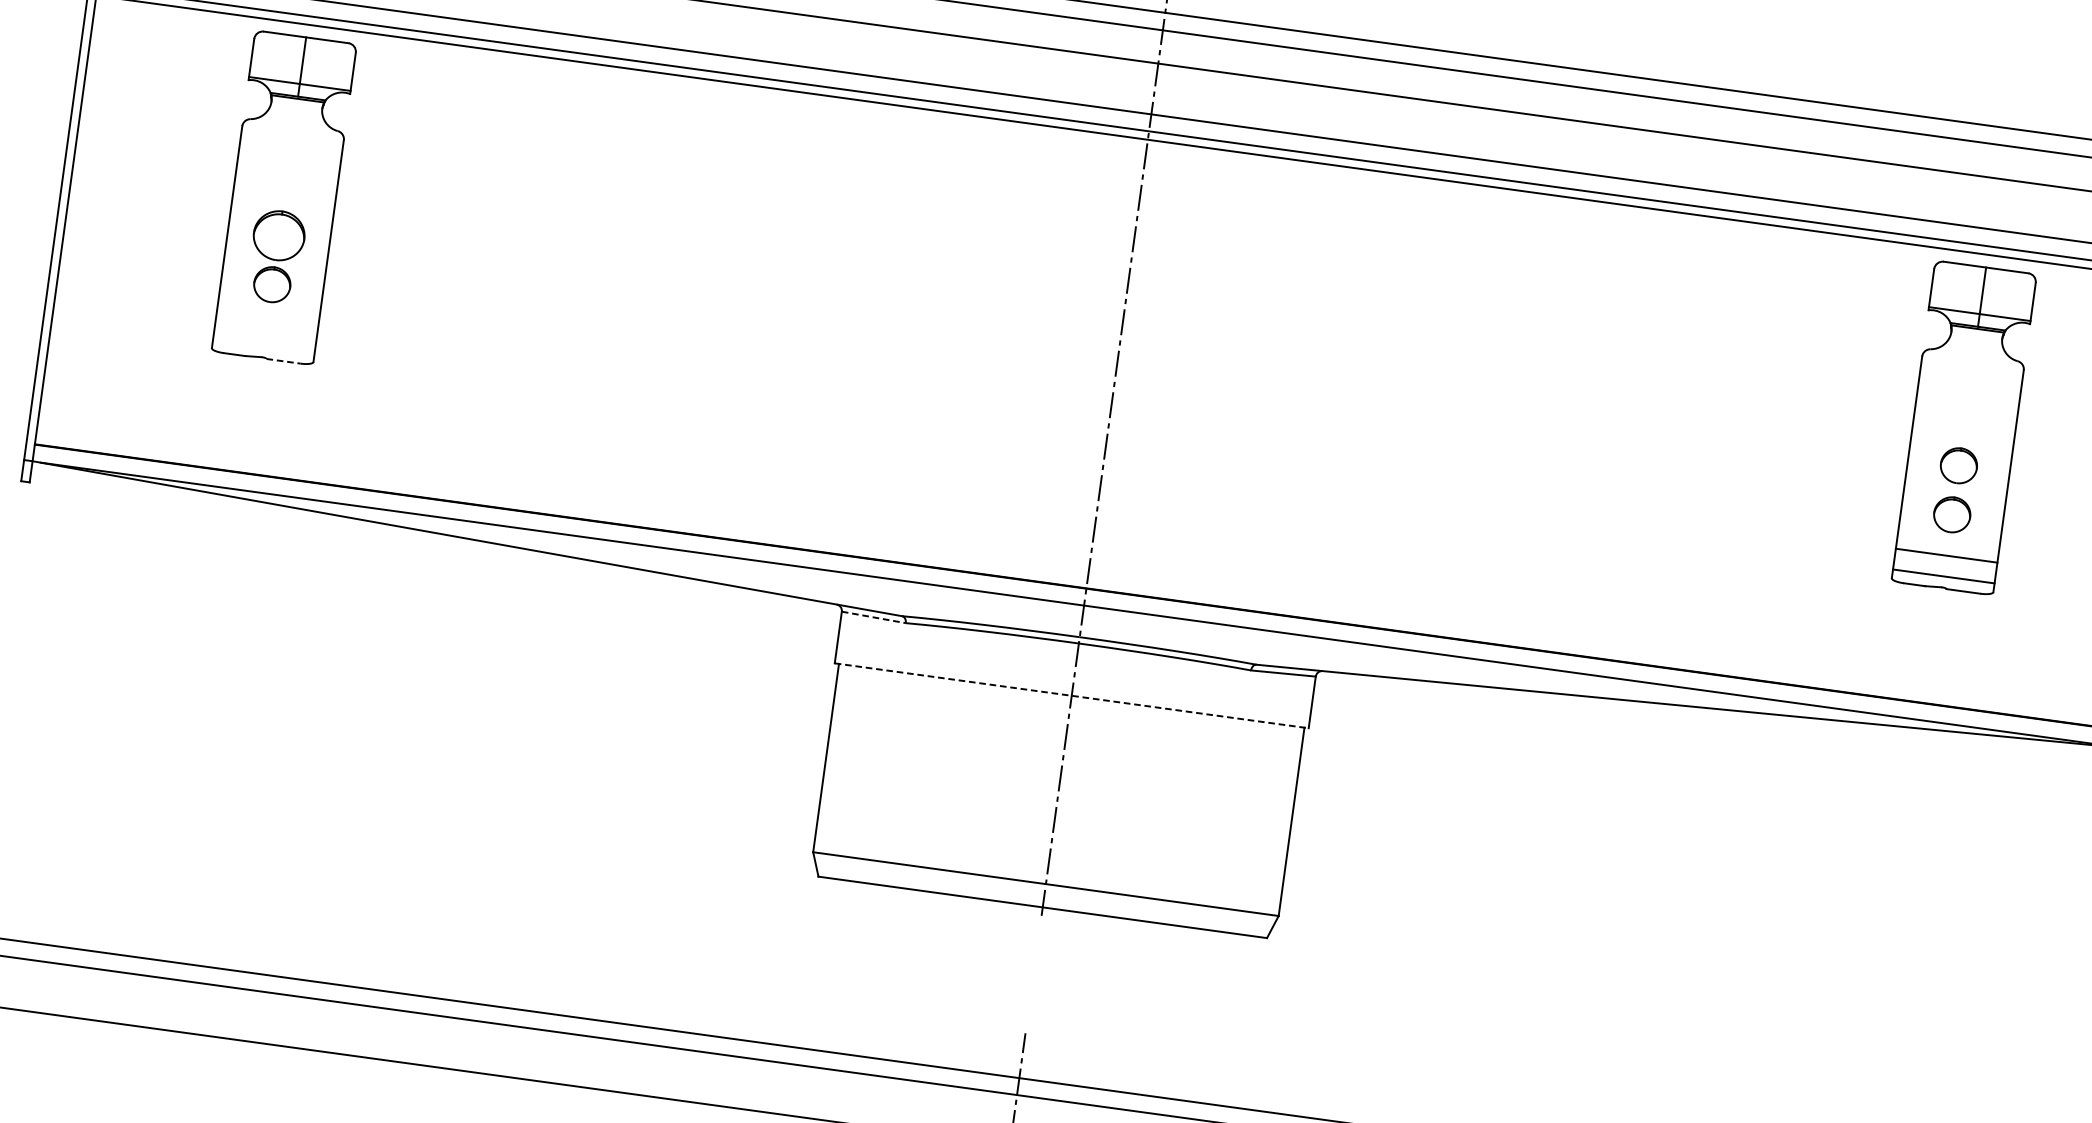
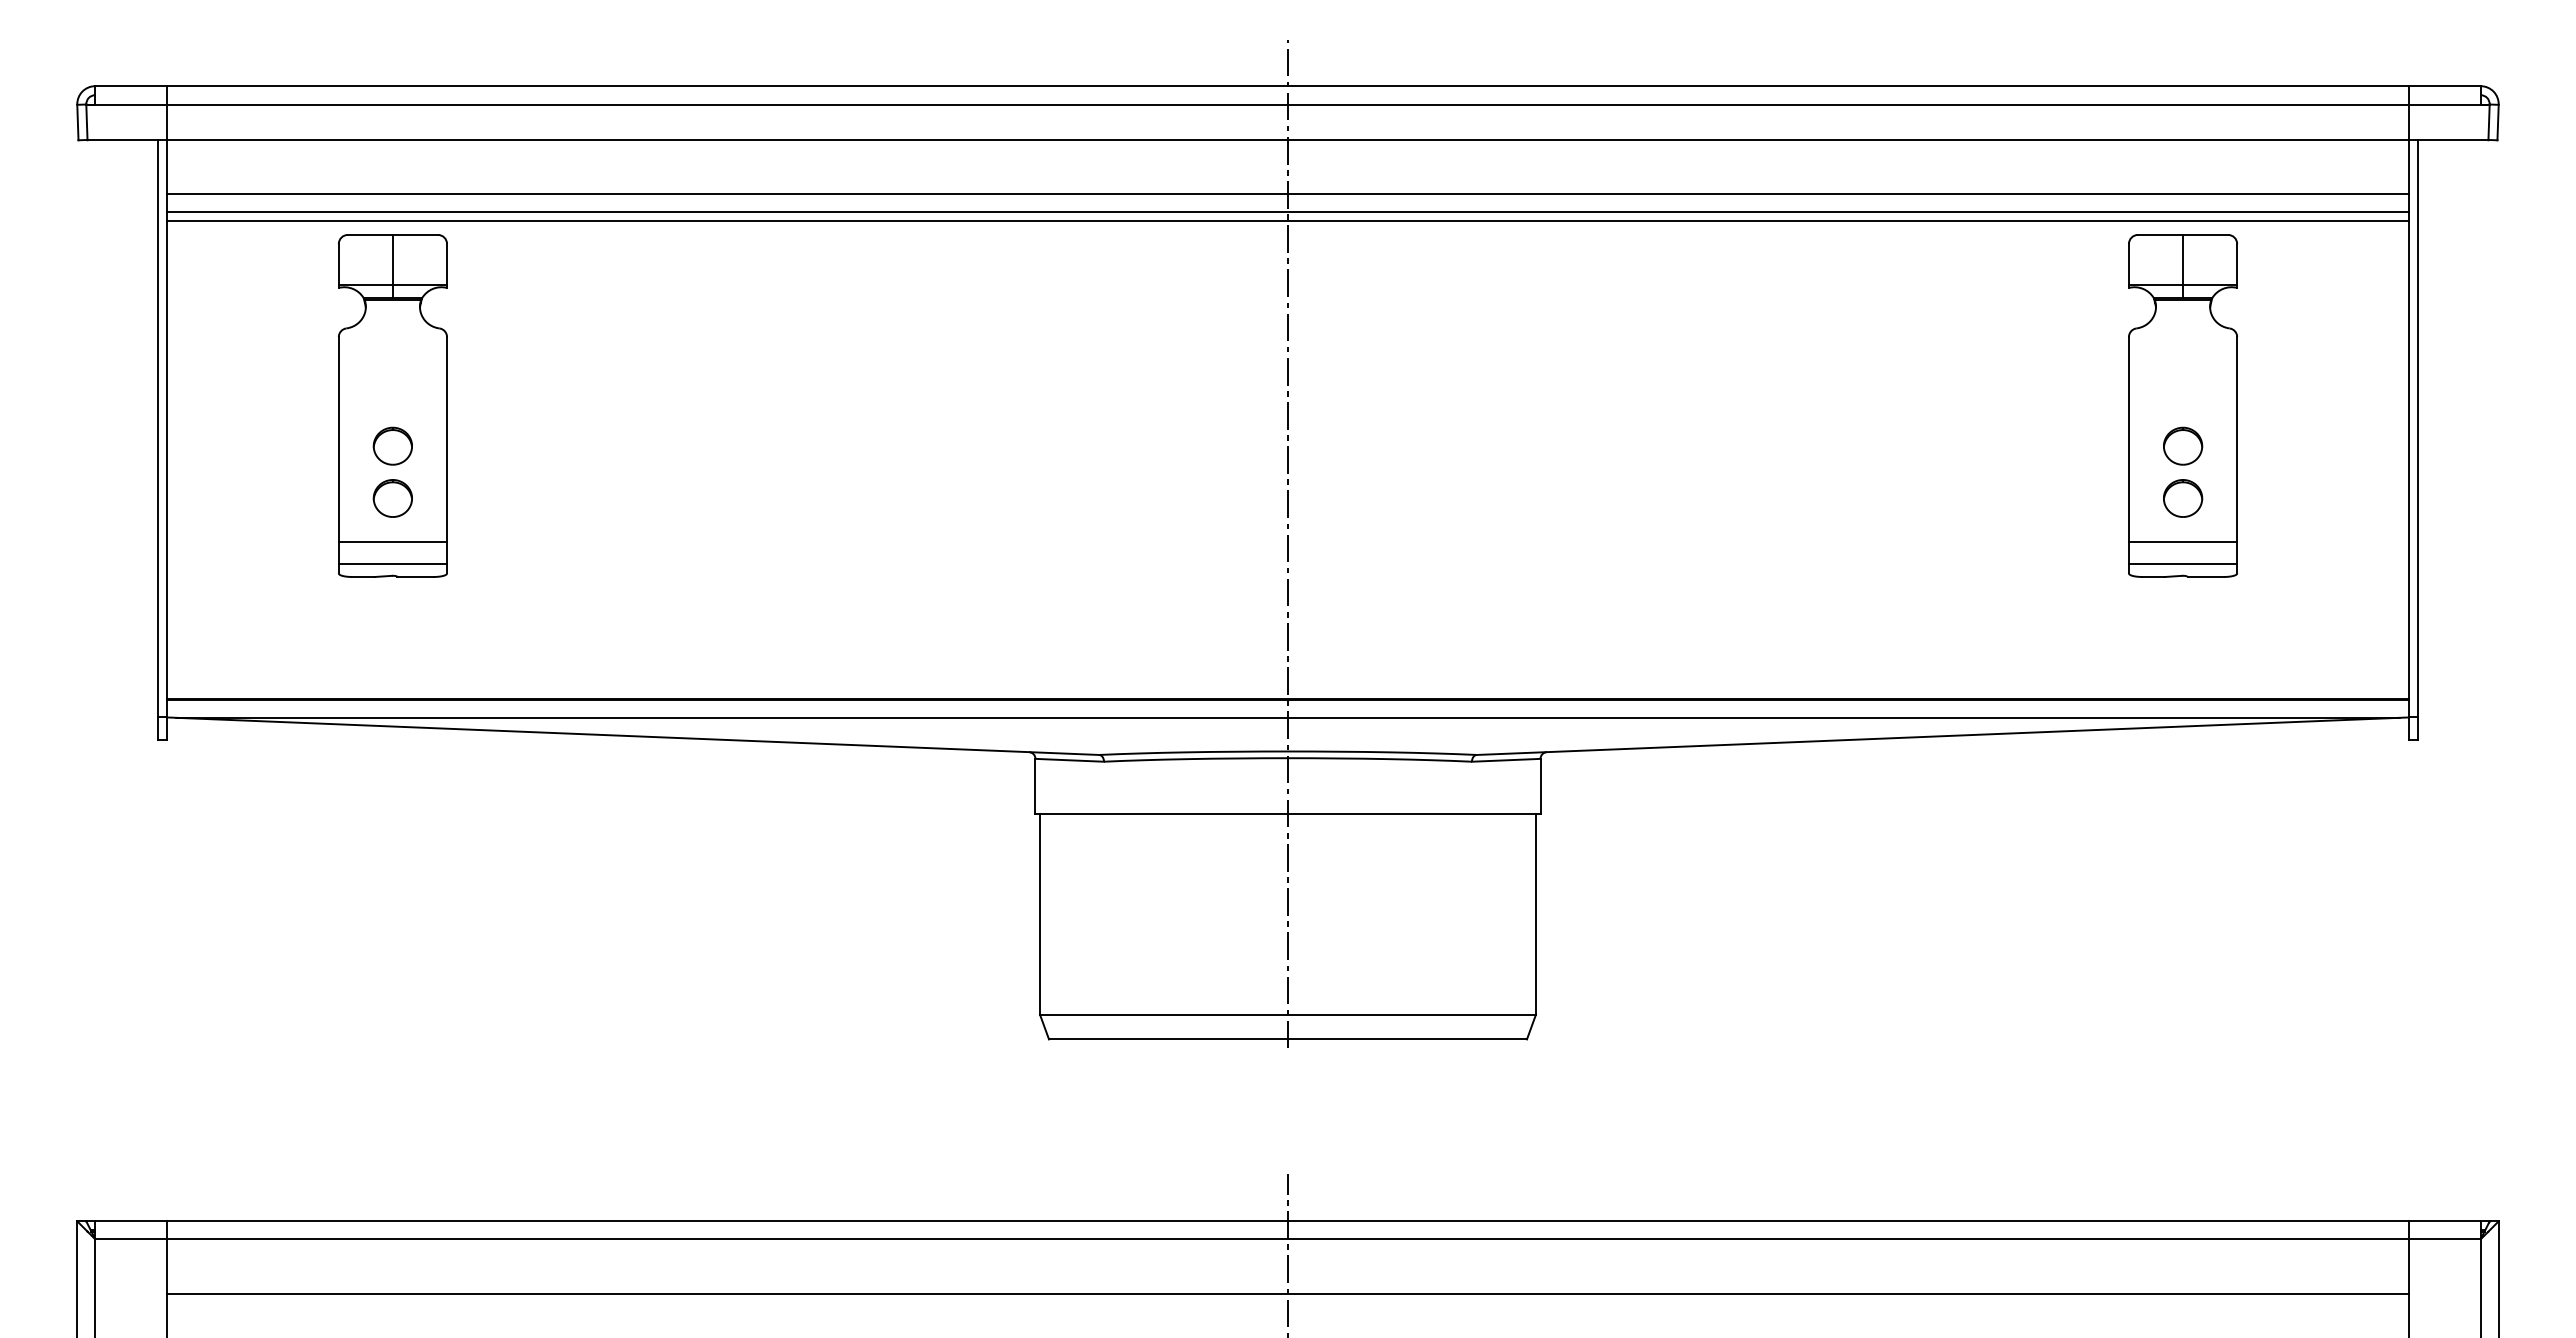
part: (278, 234) -> (392, 445), size x0.71
line: (266, 325) -> (392, 542), added
line: (263, 346) -> (392, 564), added
line: (283, 360) -> (415, 576), dashed -> solid
line: (874, 617) -> (1070, 760), dashed -> solid
line: (1072, 695) -> (1288, 813), dashed -> solid

